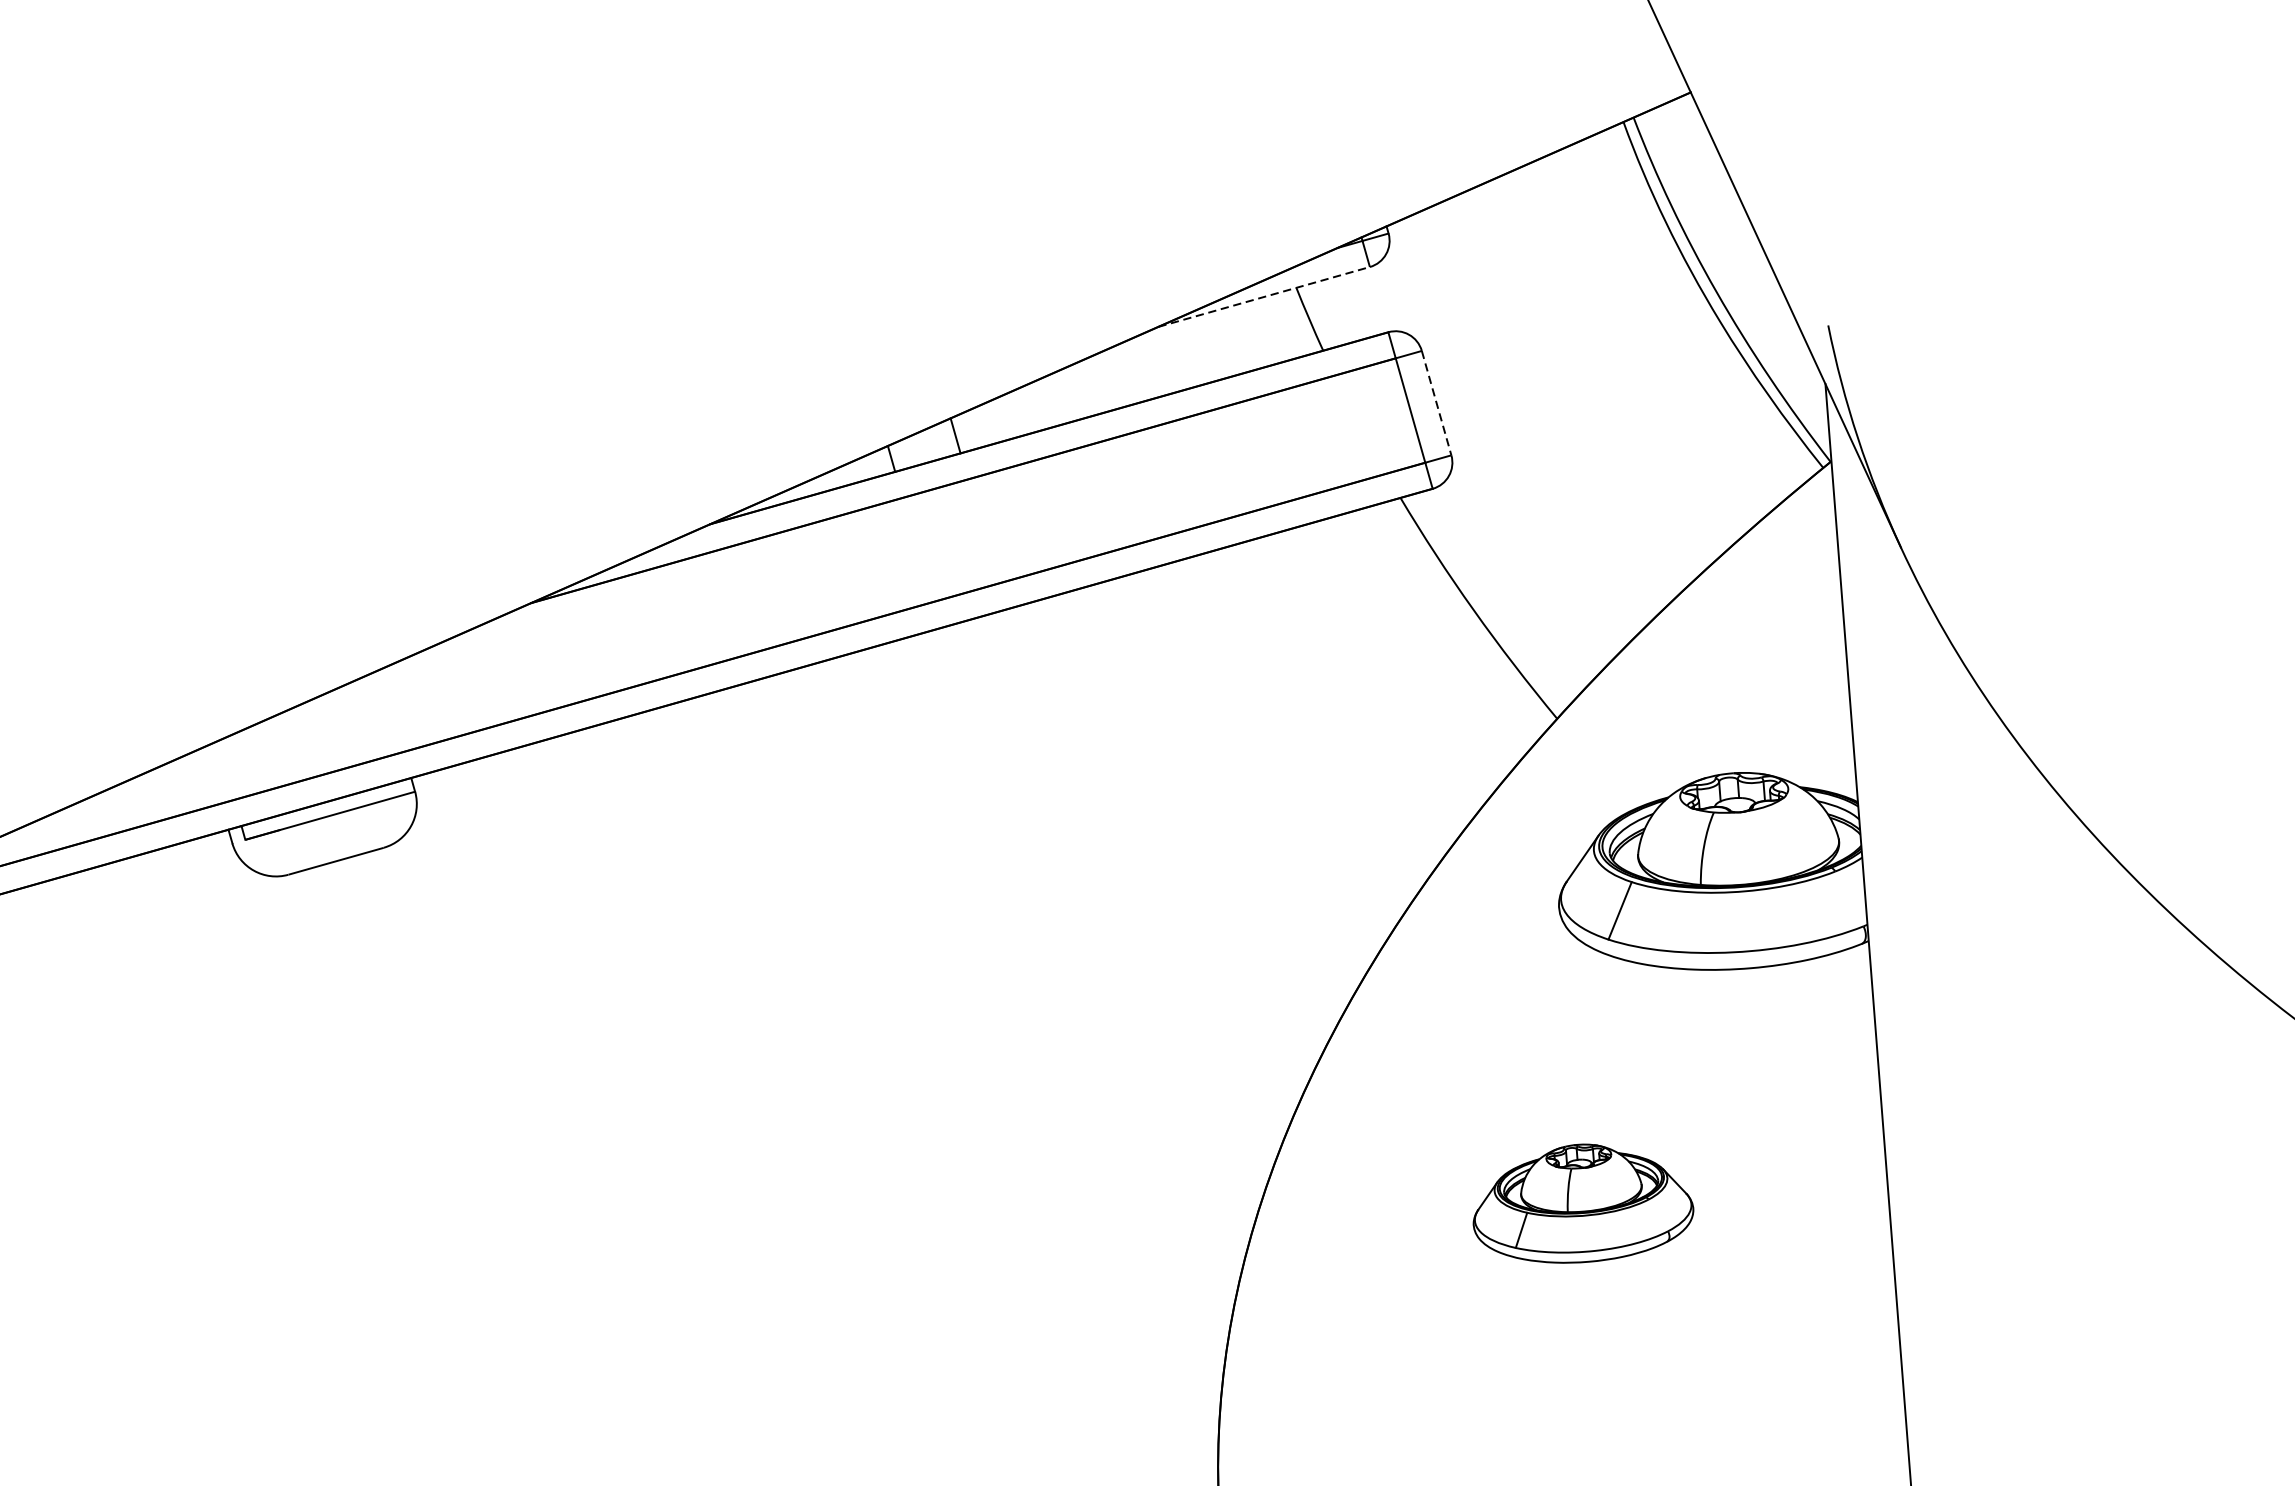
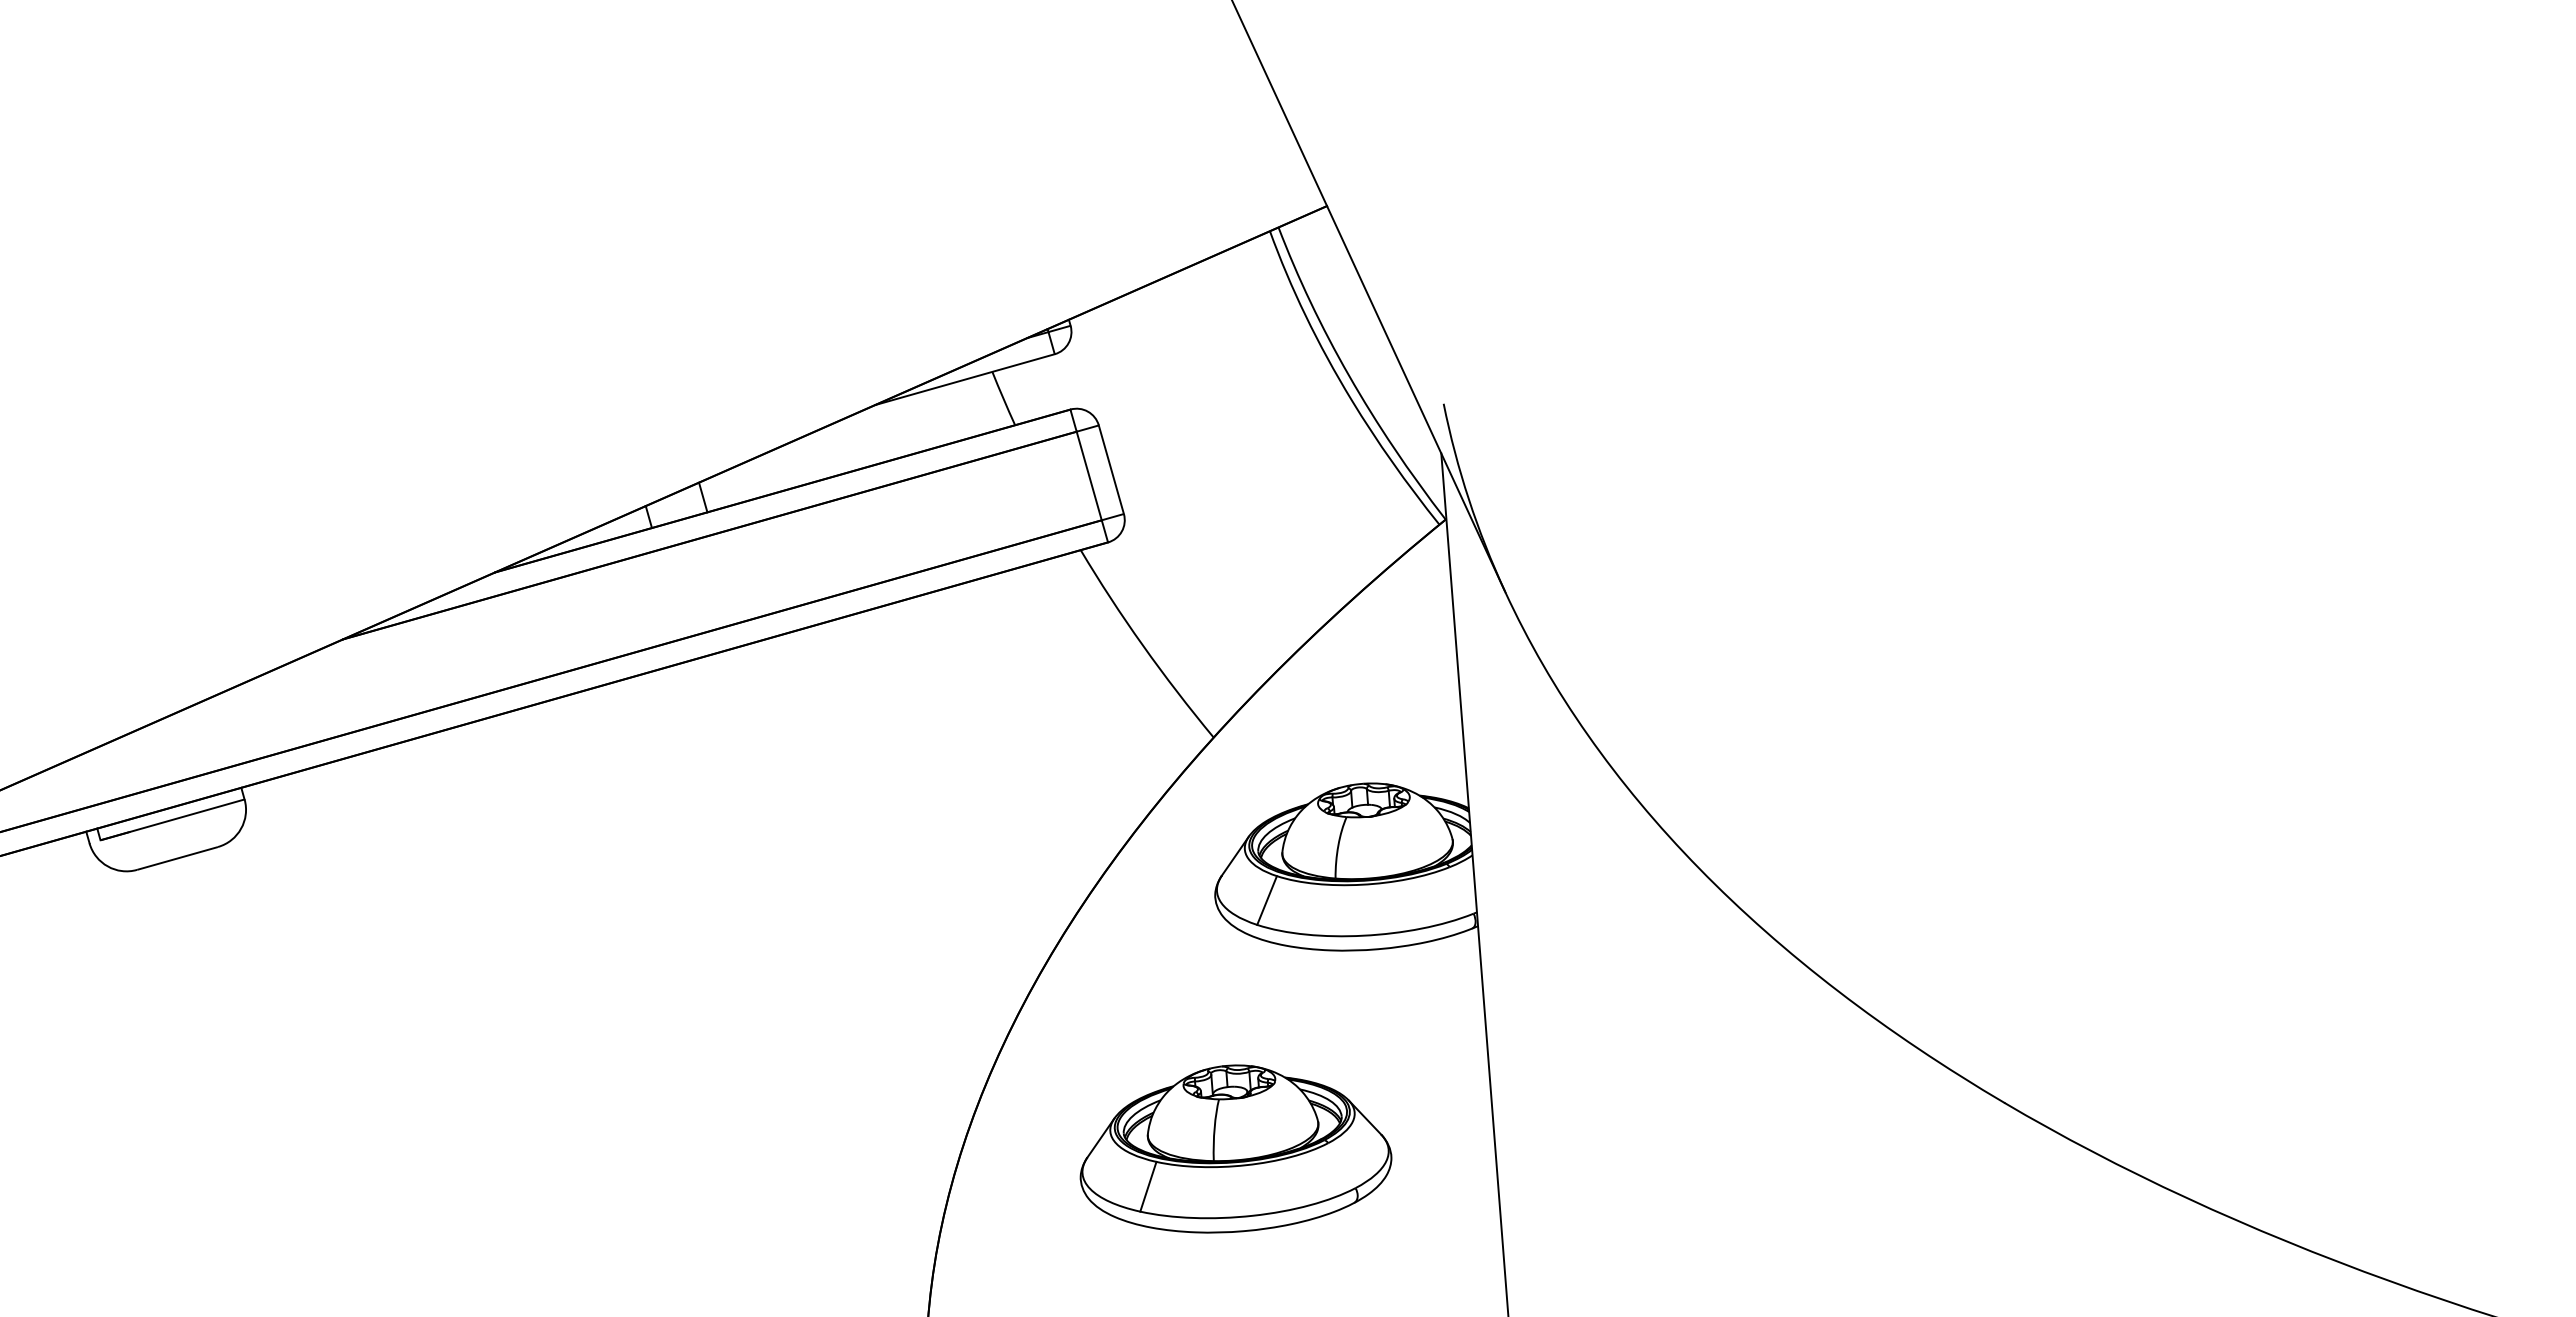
line: (1264, 296) -> (965, 379), dashed -> solid
line: (1436, 404) -> (1111, 470), dashed -> solid
part: (1582, 1203) -> (1235, 1148), size x1.67

